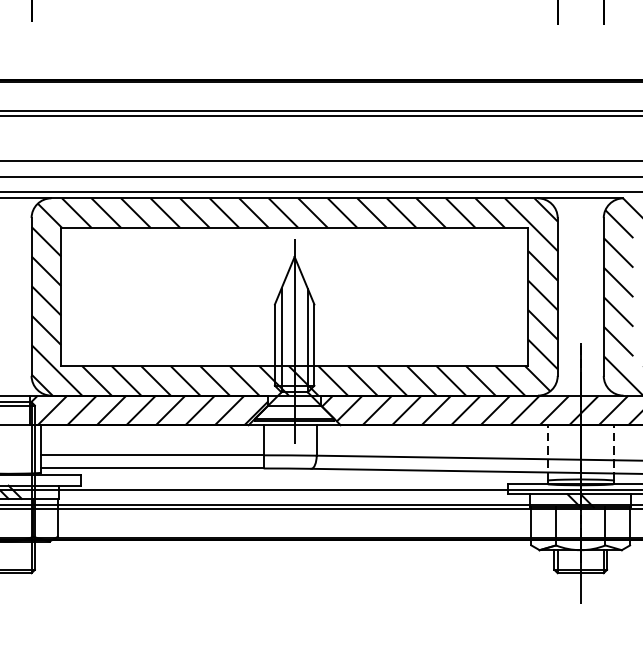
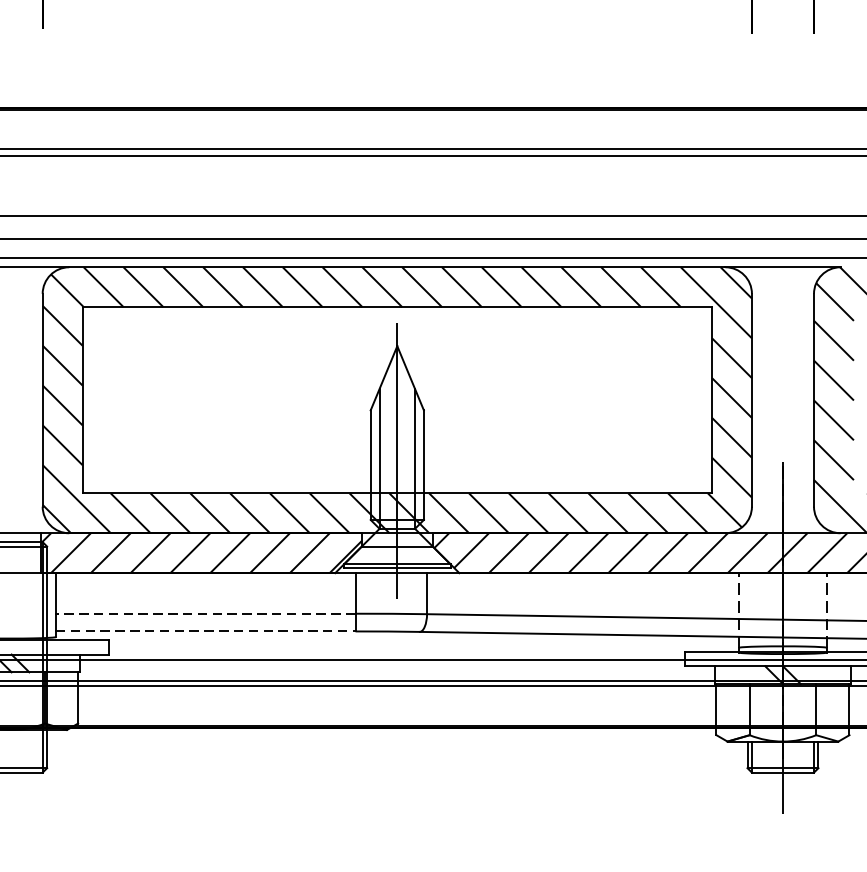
line: (152, 455) -> (205, 613), solid -> dashed
line: (153, 468) -> (207, 631), solid -> dashed

